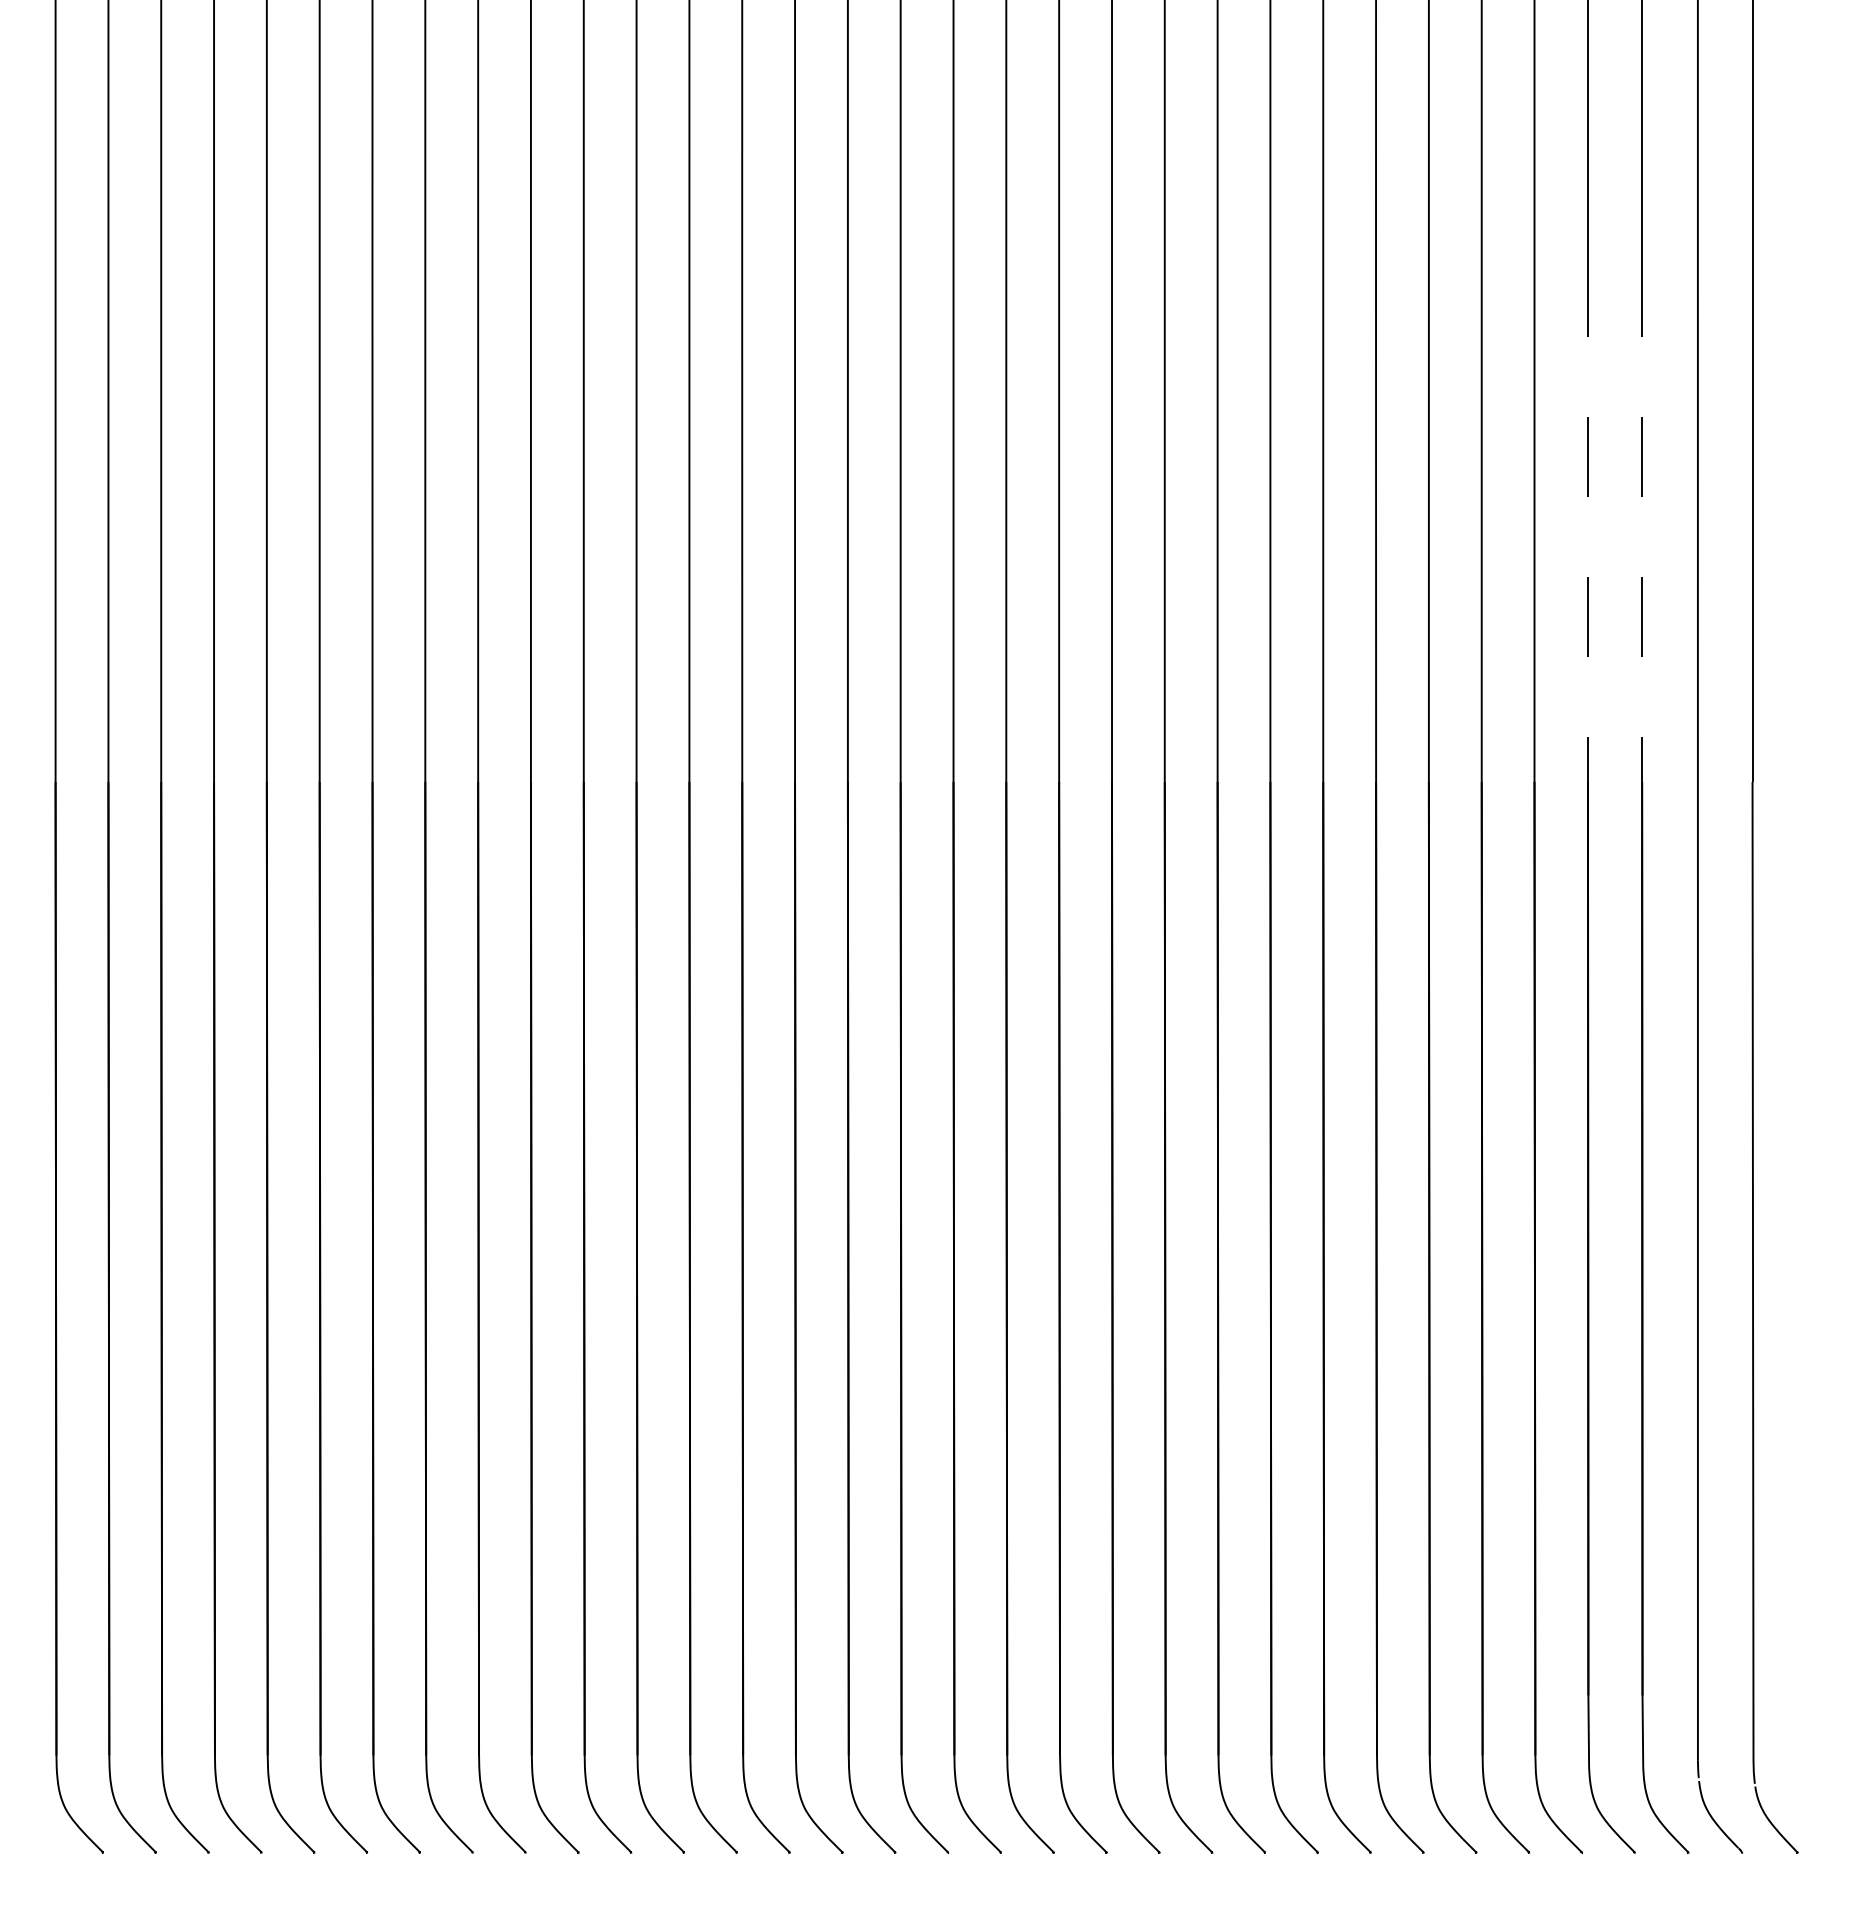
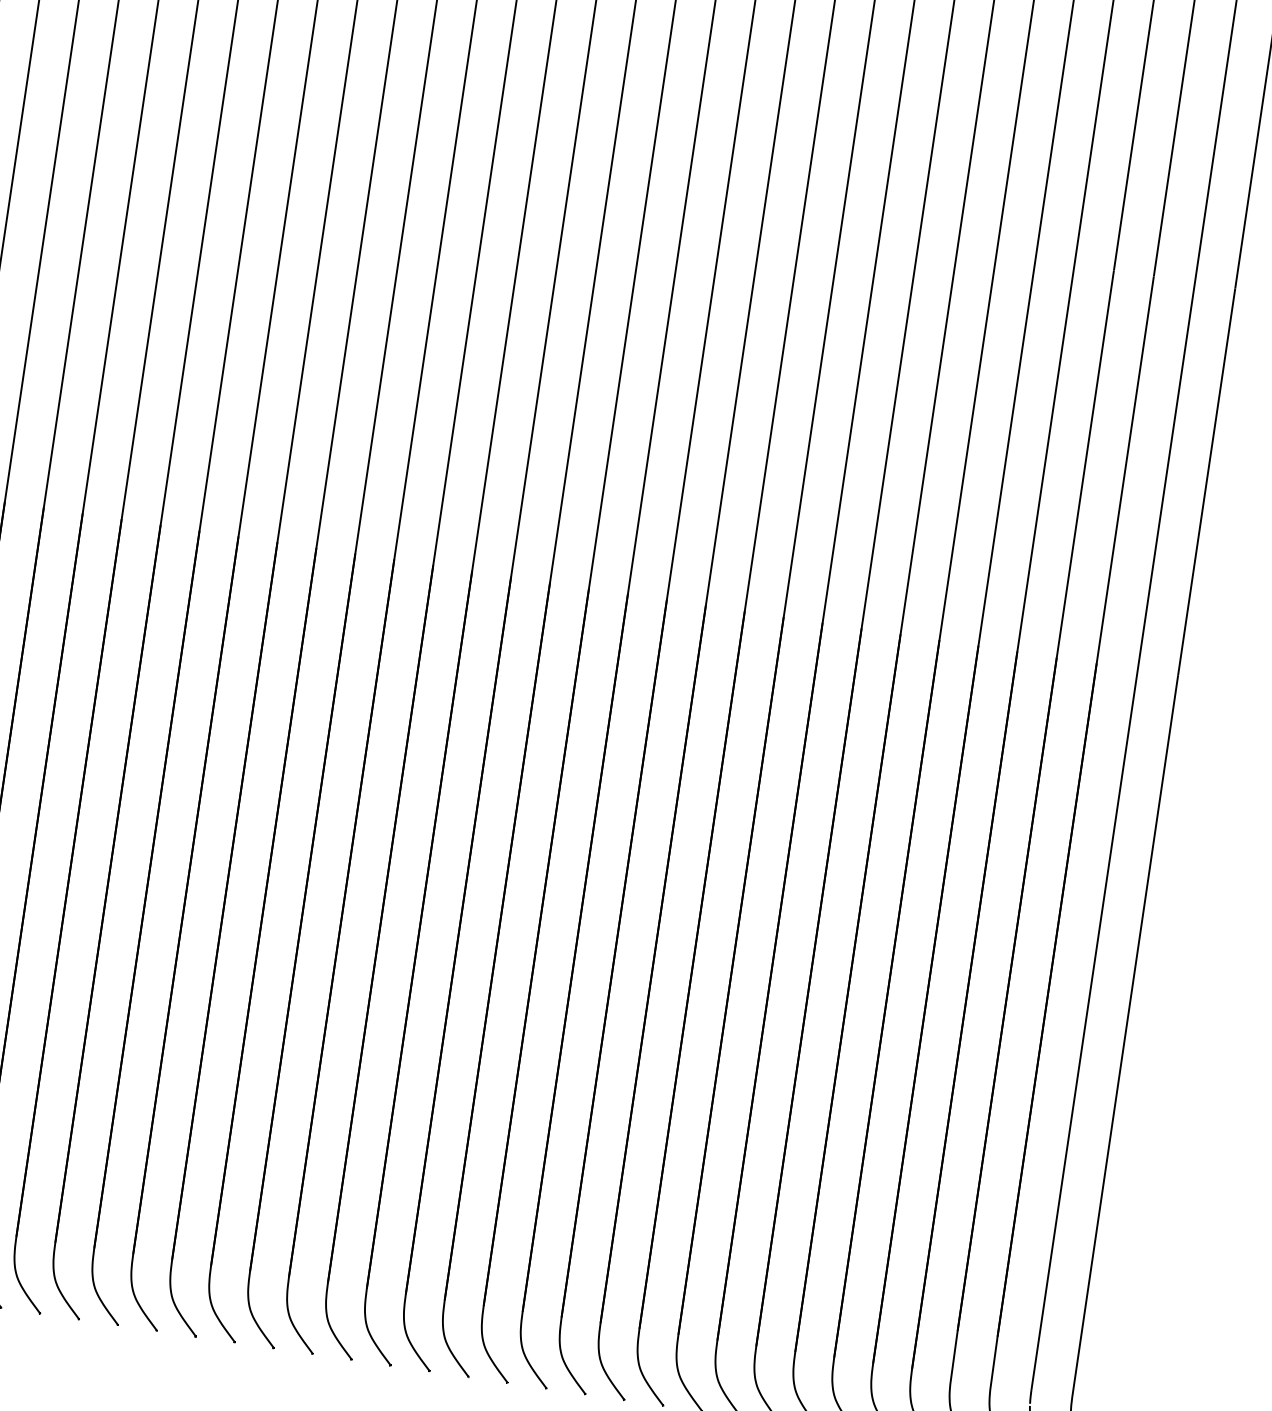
line: (1587, 520) -> (1084, 464), dashed -> solid
line: (1642, 520) -> (1125, 470), dashed -> solid

